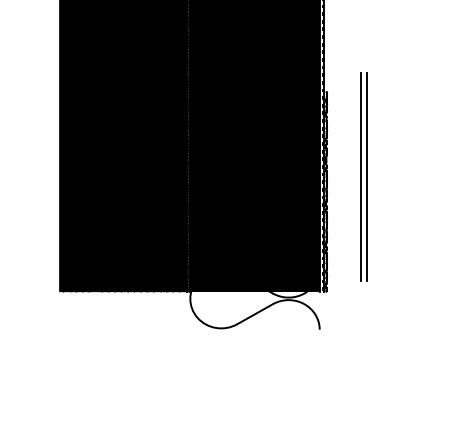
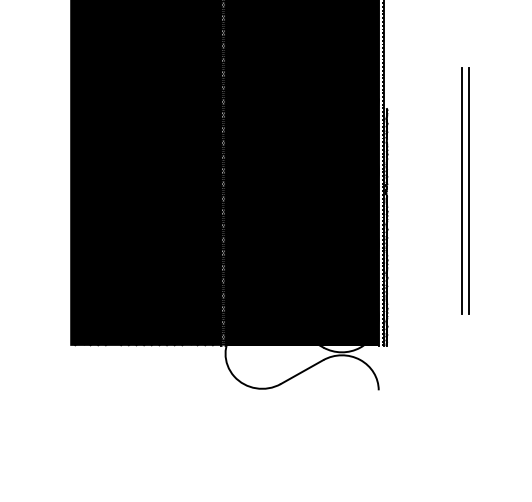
part: (363, 176) -> (464, 190), moved

